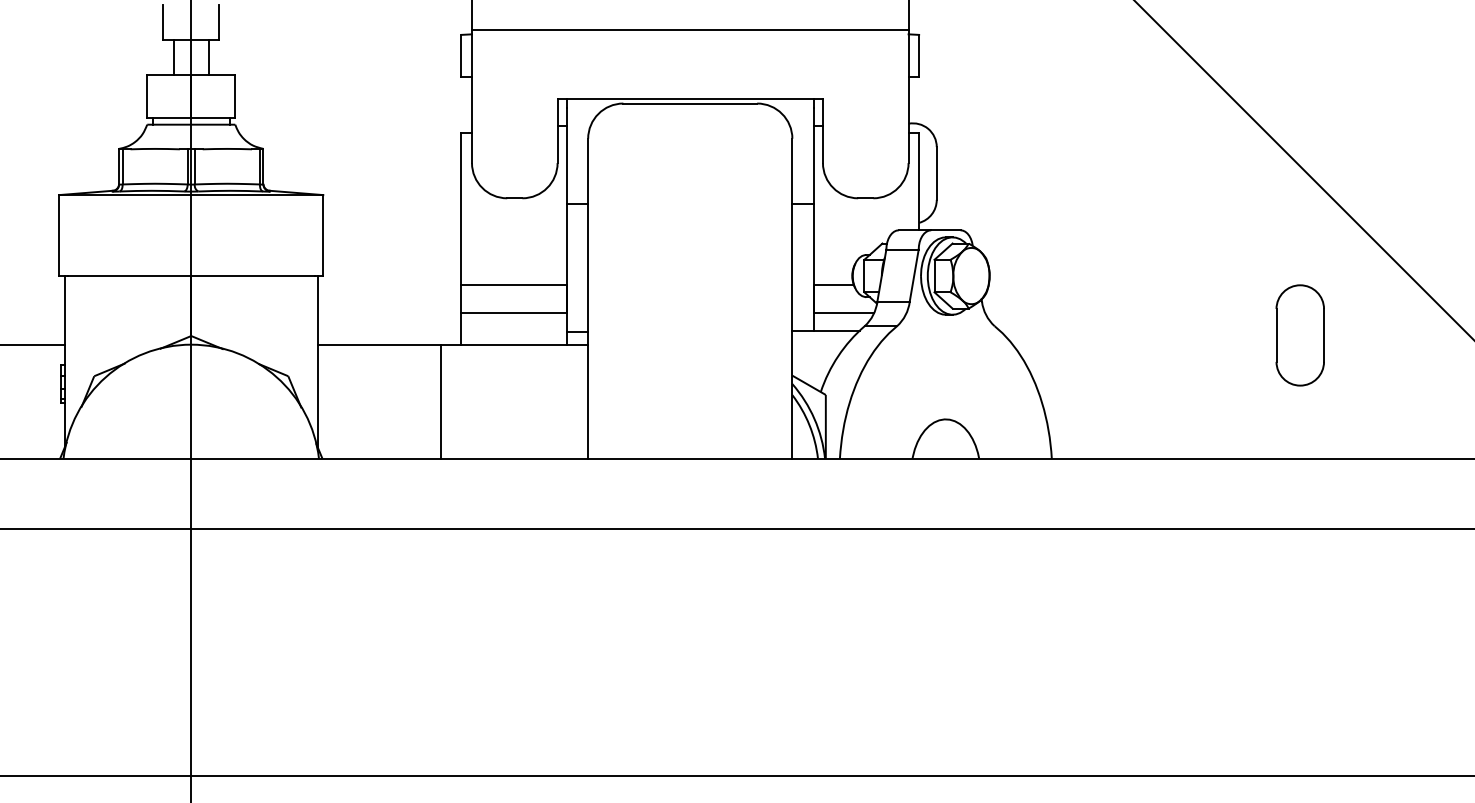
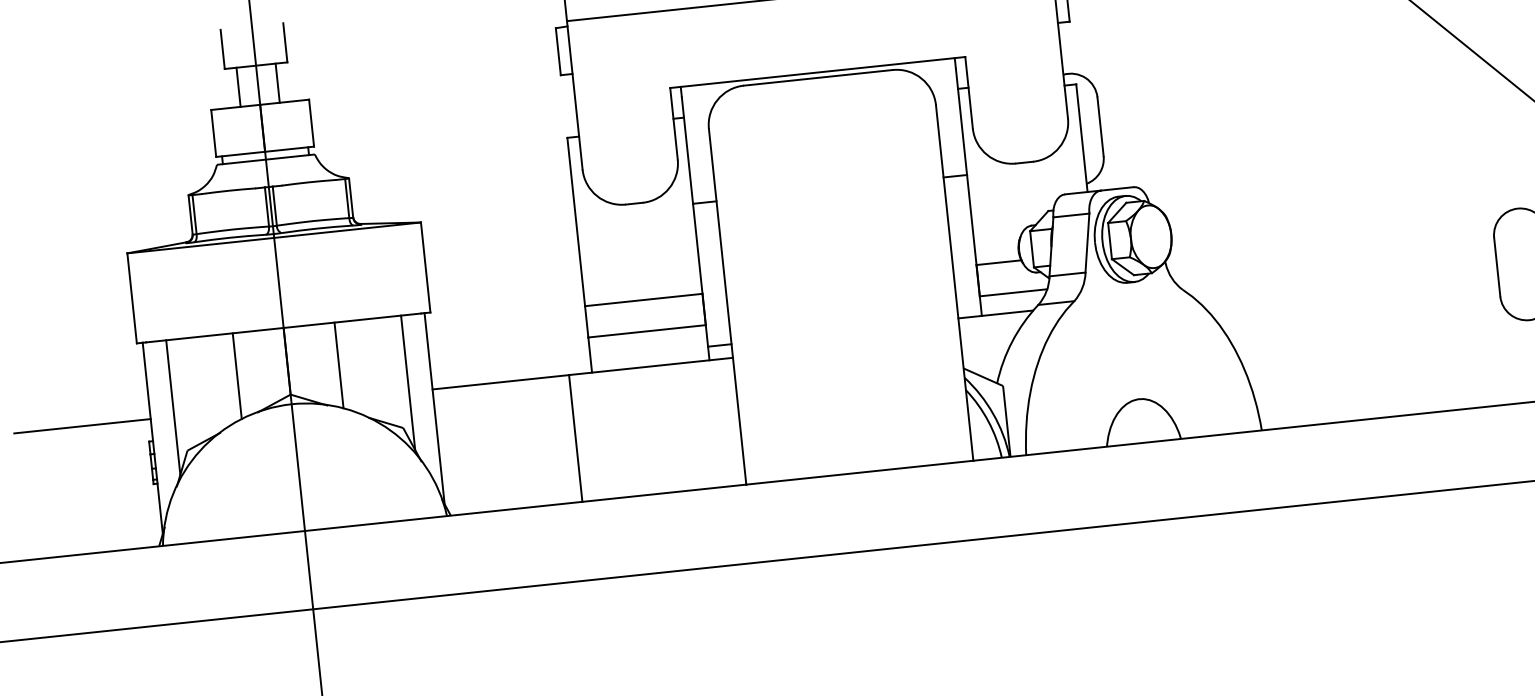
line: (145, 314) -> (237, 376), added
line: (237, 314) -> (339, 365), added
line: (85, 336) -> (173, 407), added
line: (296, 336) -> (407, 382), added

